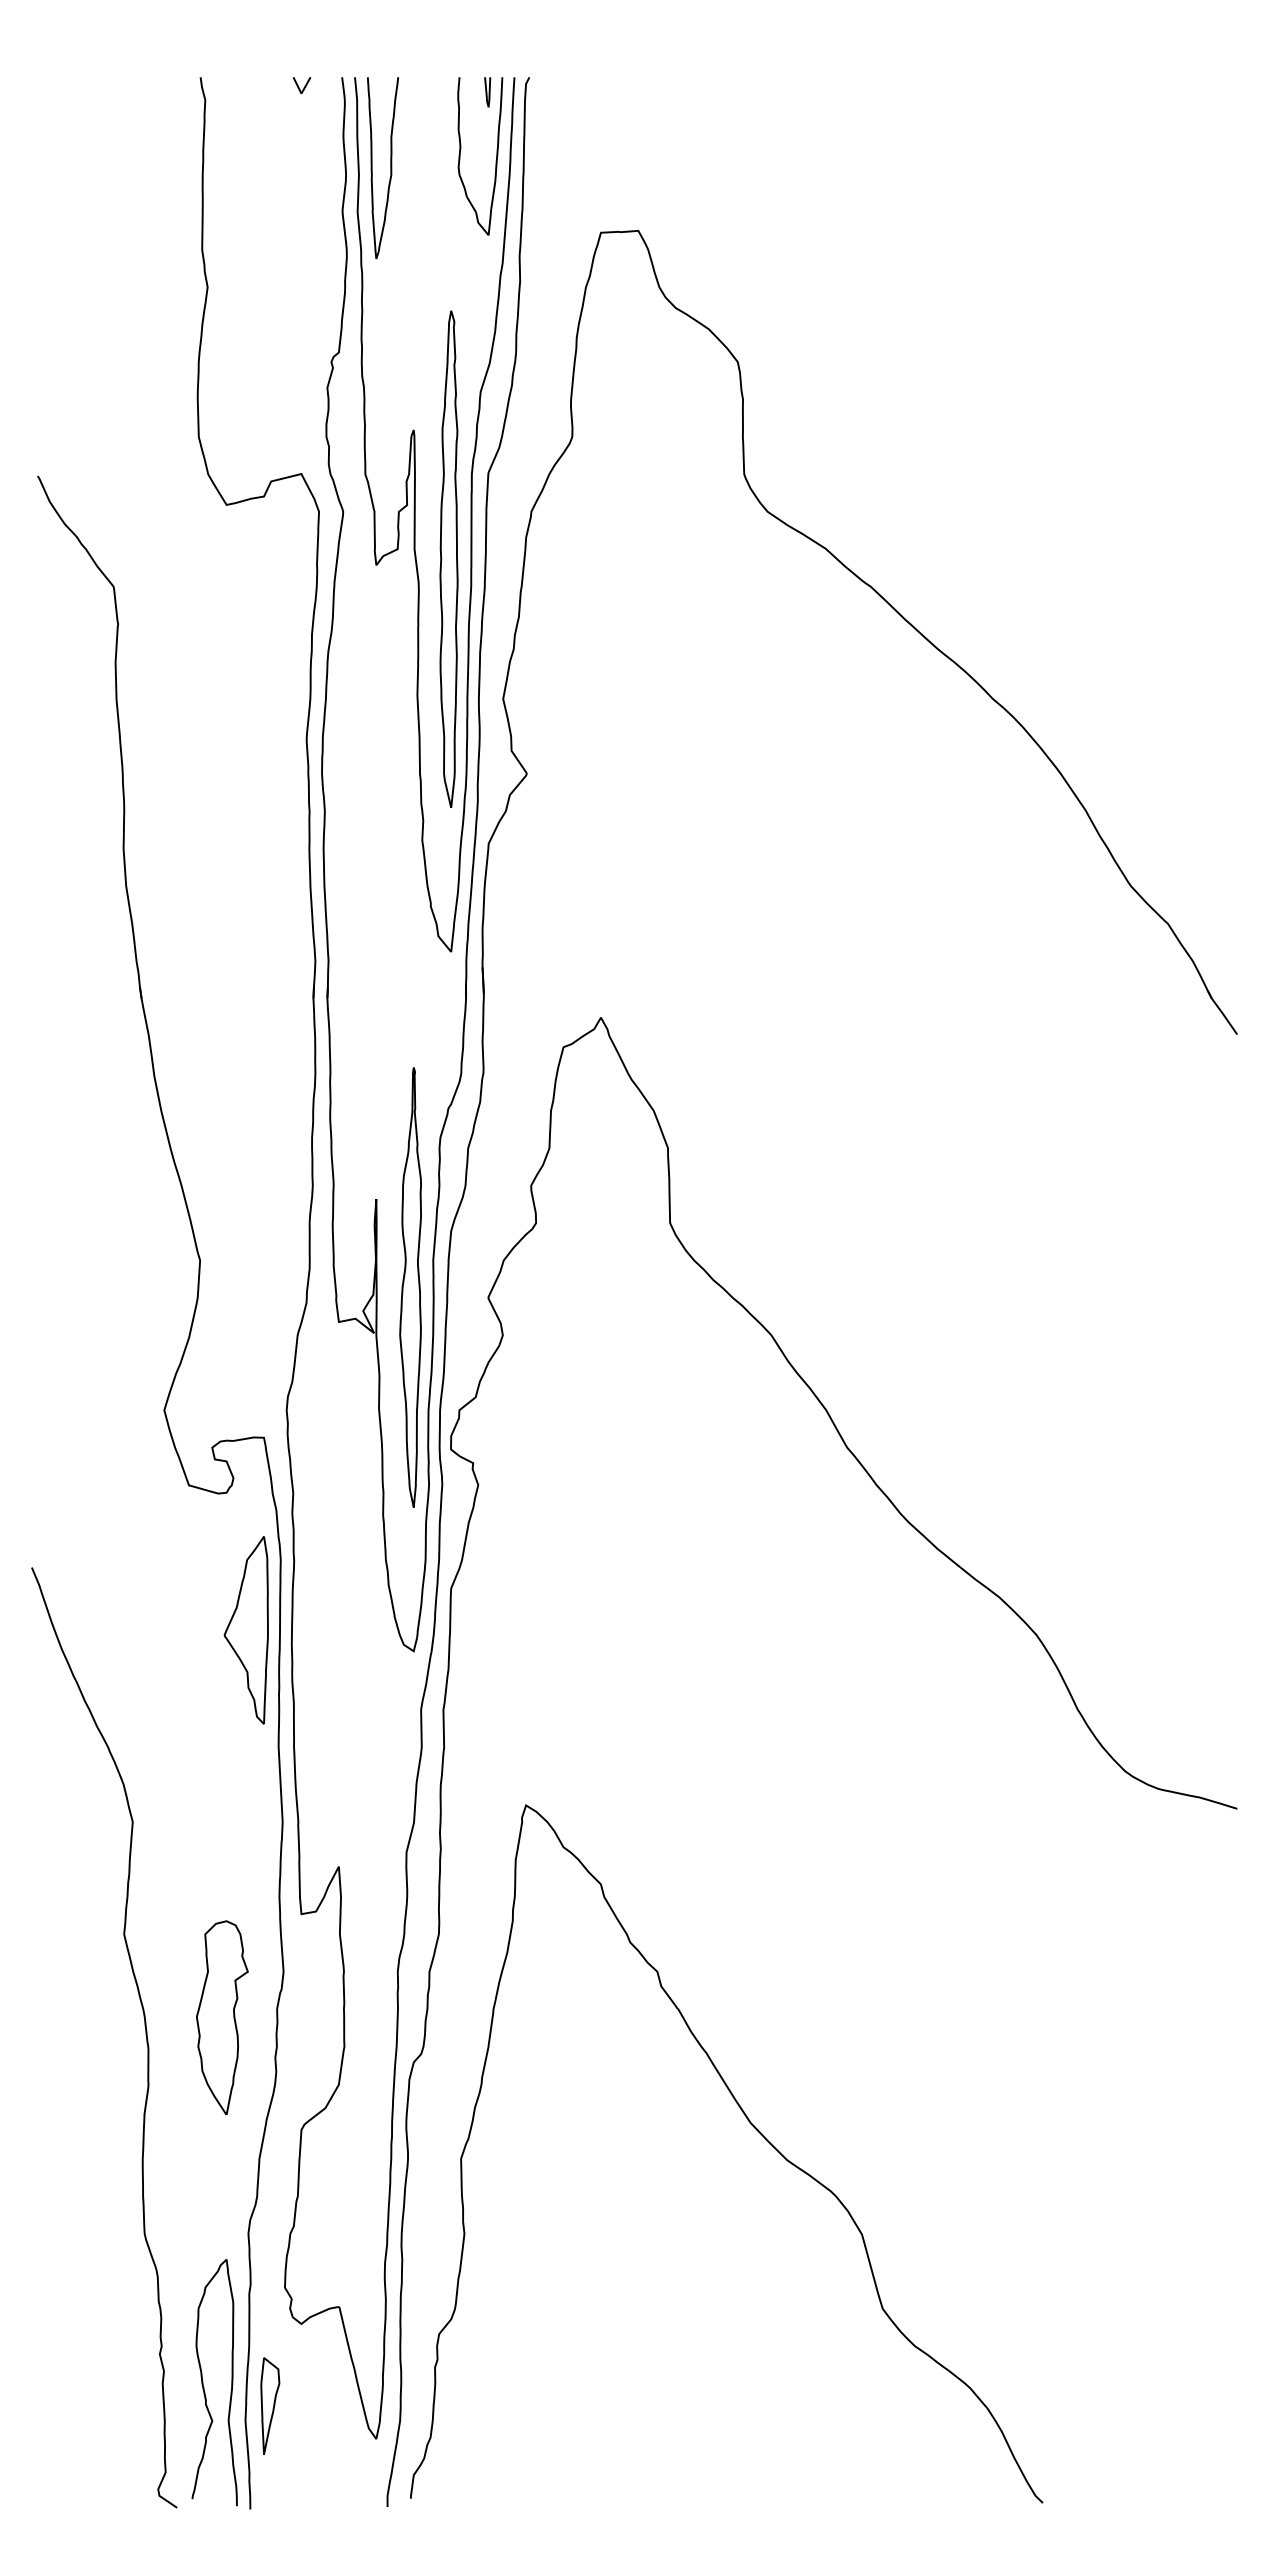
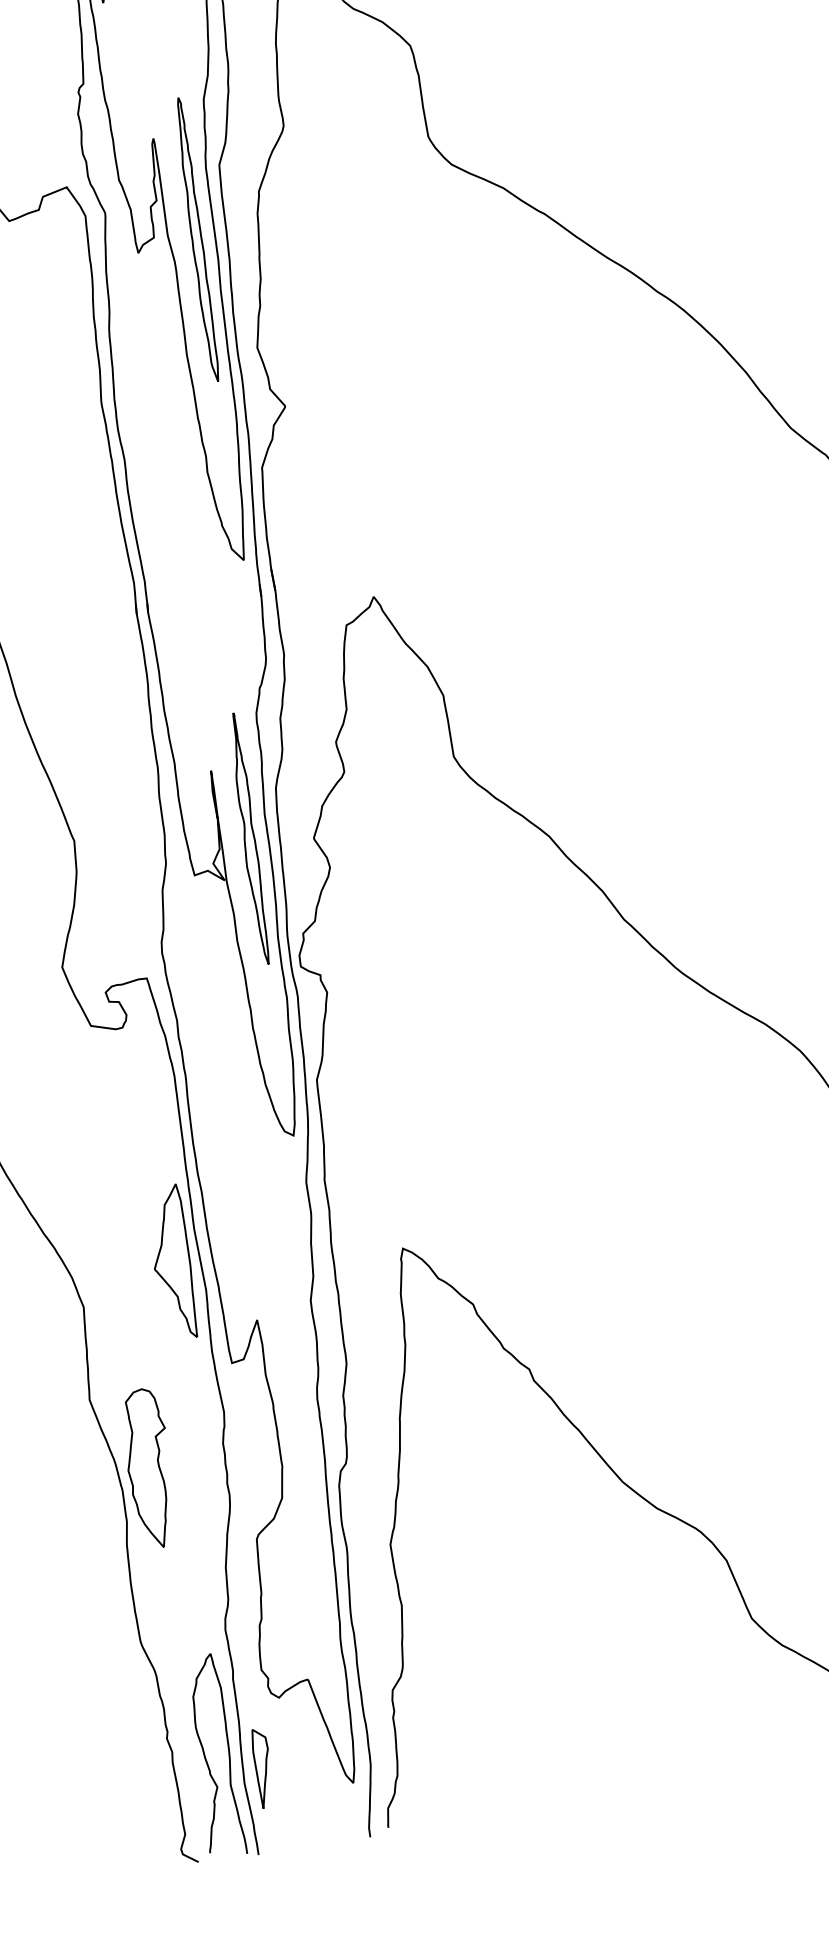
part: (448, 558) -> (196, 239), size x0.7
part: (410, 1287) -> (249, 838), size x0.7
part: (245, 1630) -> (171, 1262), moved
part: (222, 2017) -> (149, 1468), moved

